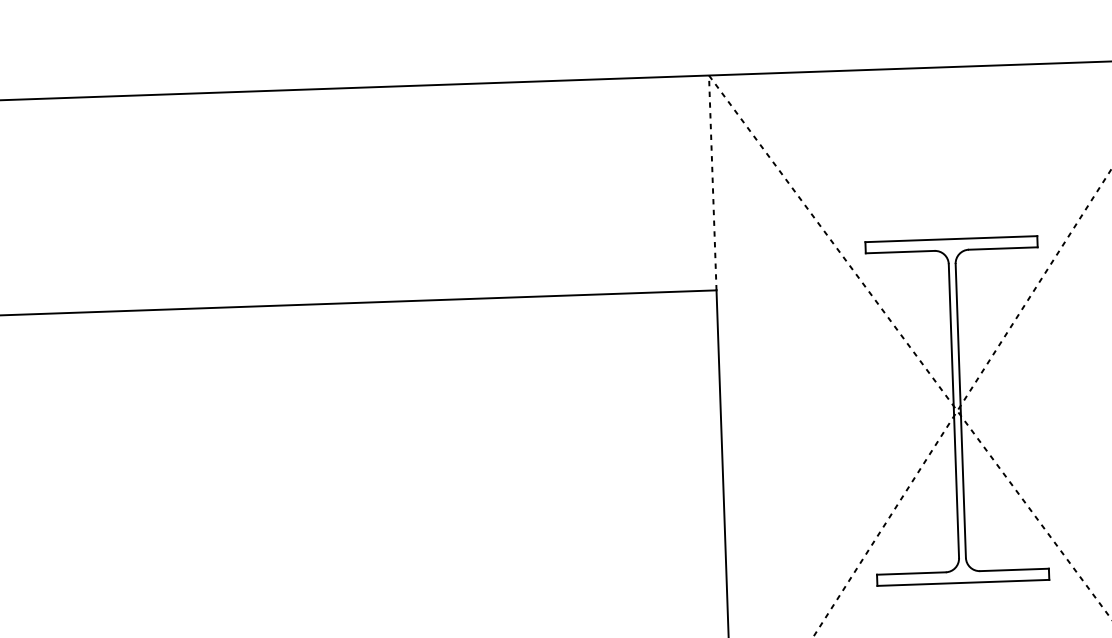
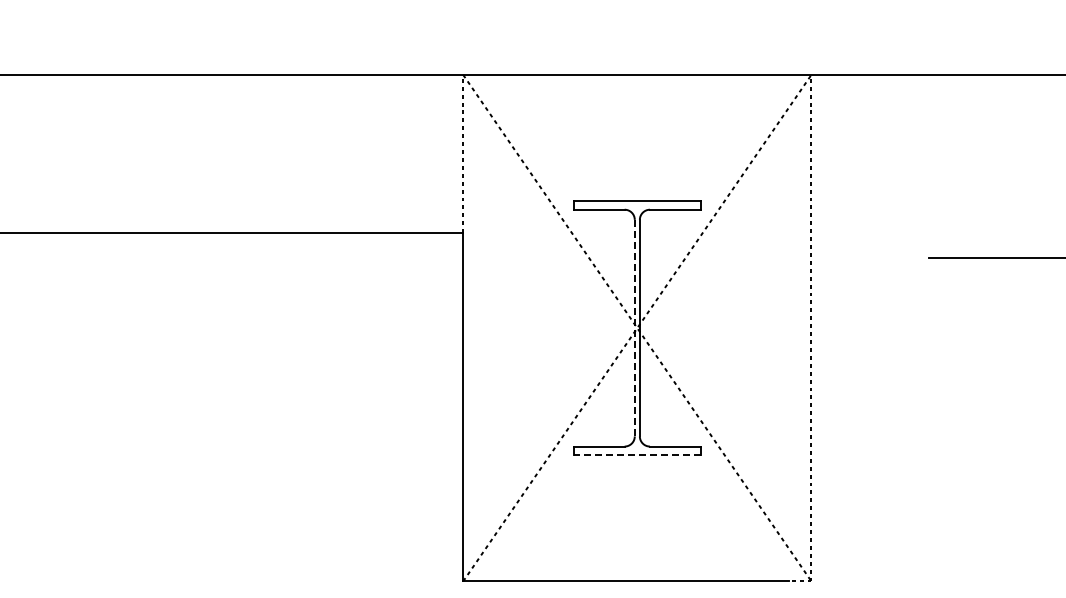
line: (953, 410) -> (634, 327), solid -> dashed
line: (962, 582) -> (636, 454), solid -> dashed

